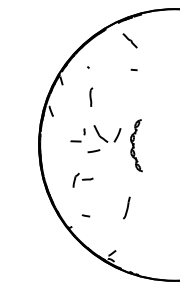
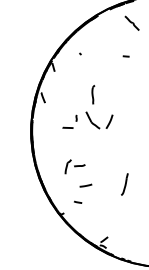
line: (129, 40) -> (131, 23), moved
part: (91, 96) -> (93, 94), moved
part: (136, 145) -> (128, 132), removed
curve: (93, 151) -> (85, 186), moved
line: (126, 207) -> (124, 184), moved

